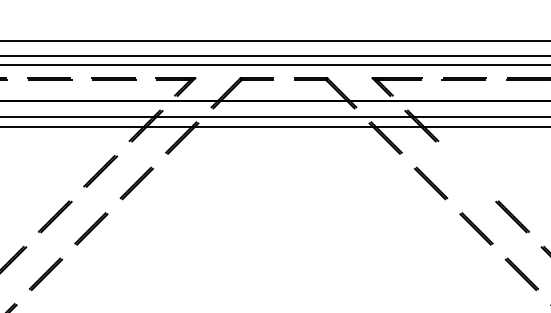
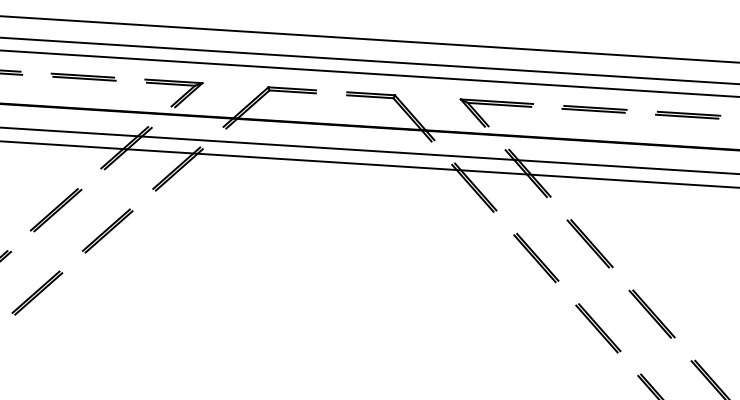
line: (466, 171) -> (589, 243), added

